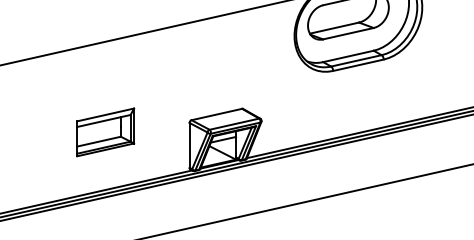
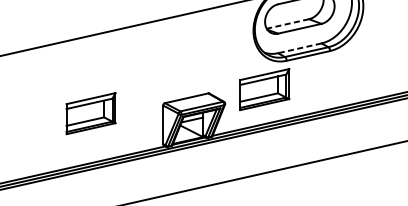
line: (334, 28) -> (287, 24), solid -> dashed
line: (348, 56) -> (299, 48), solid -> dashed
part: (307, 104) -> (264, 89), added

